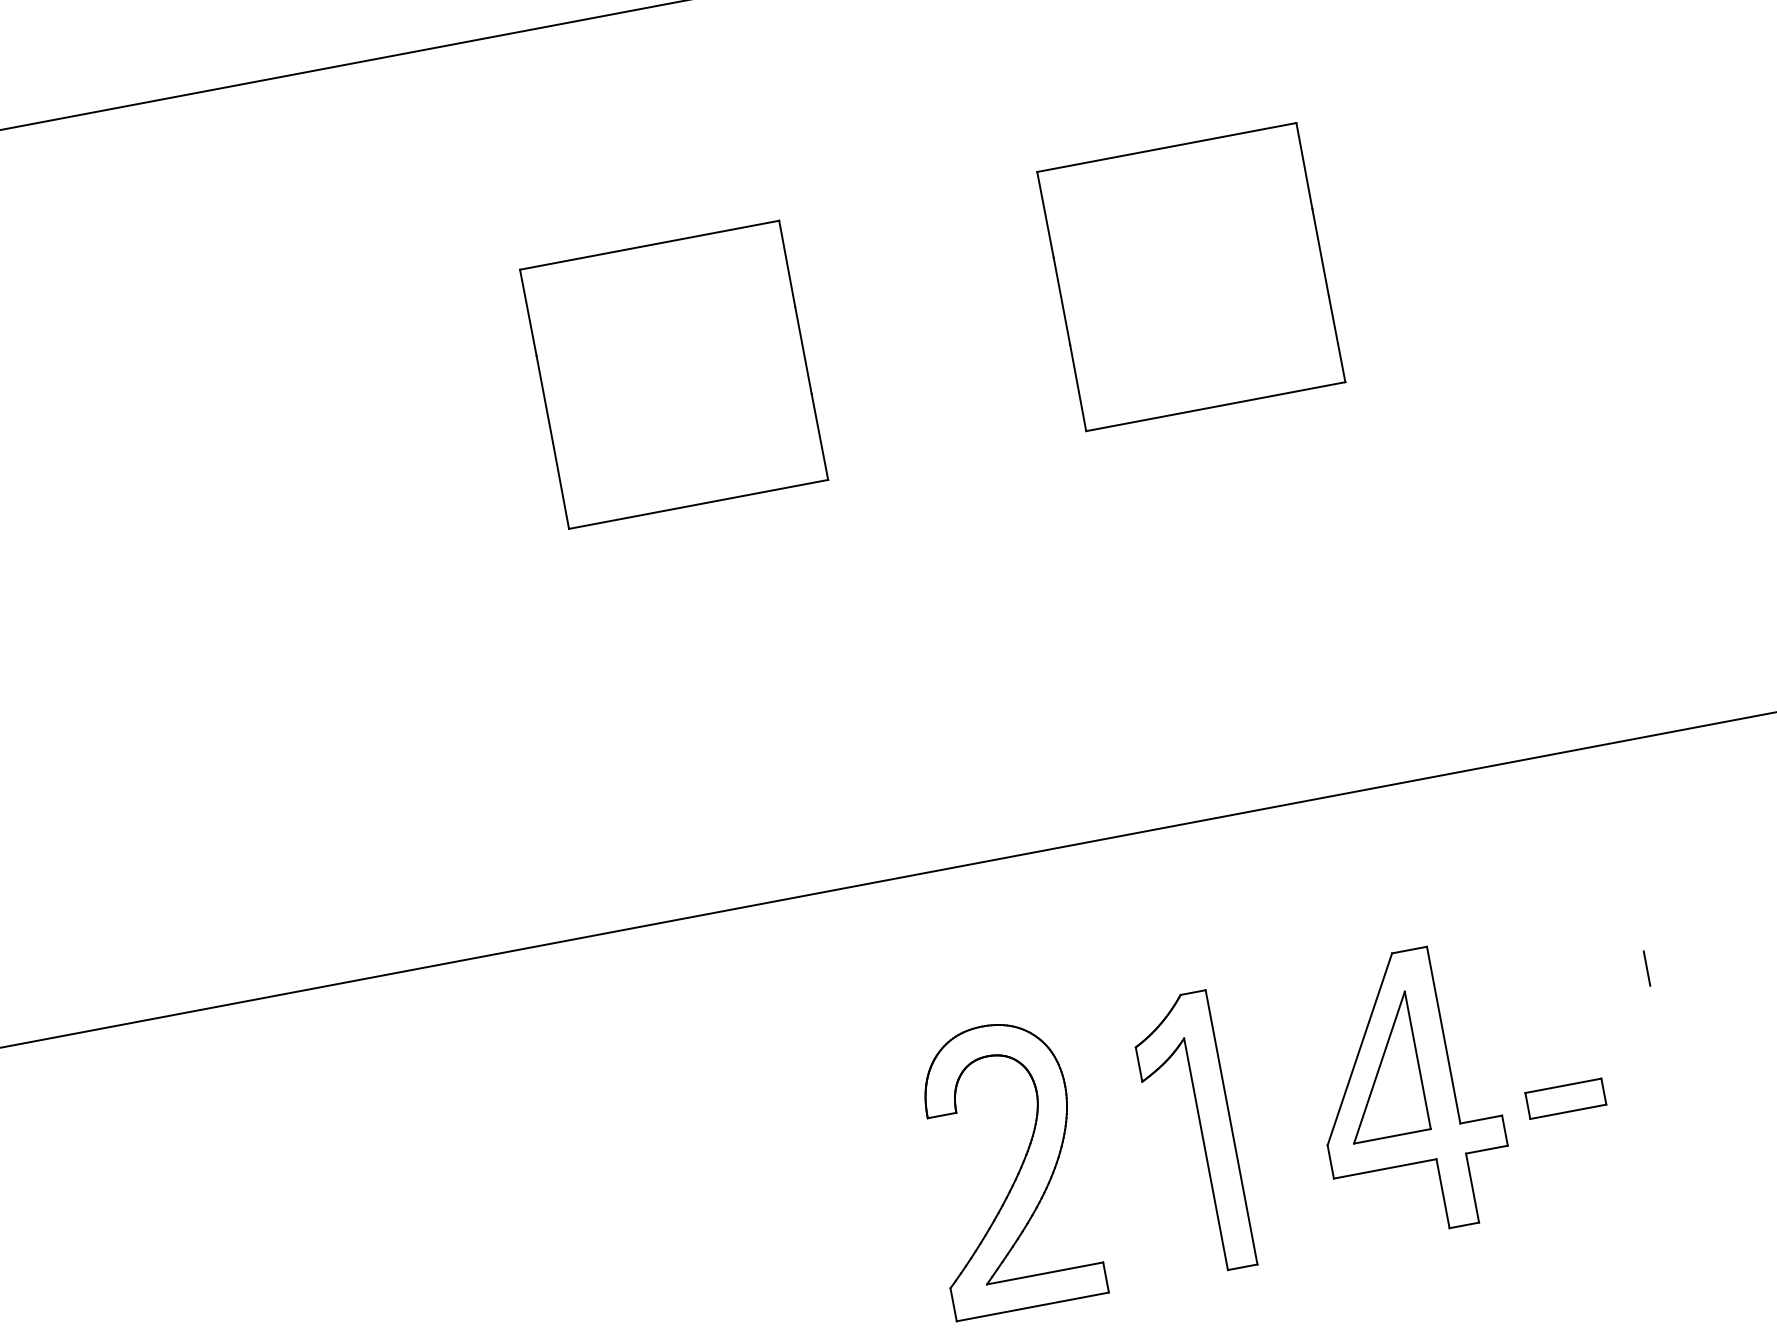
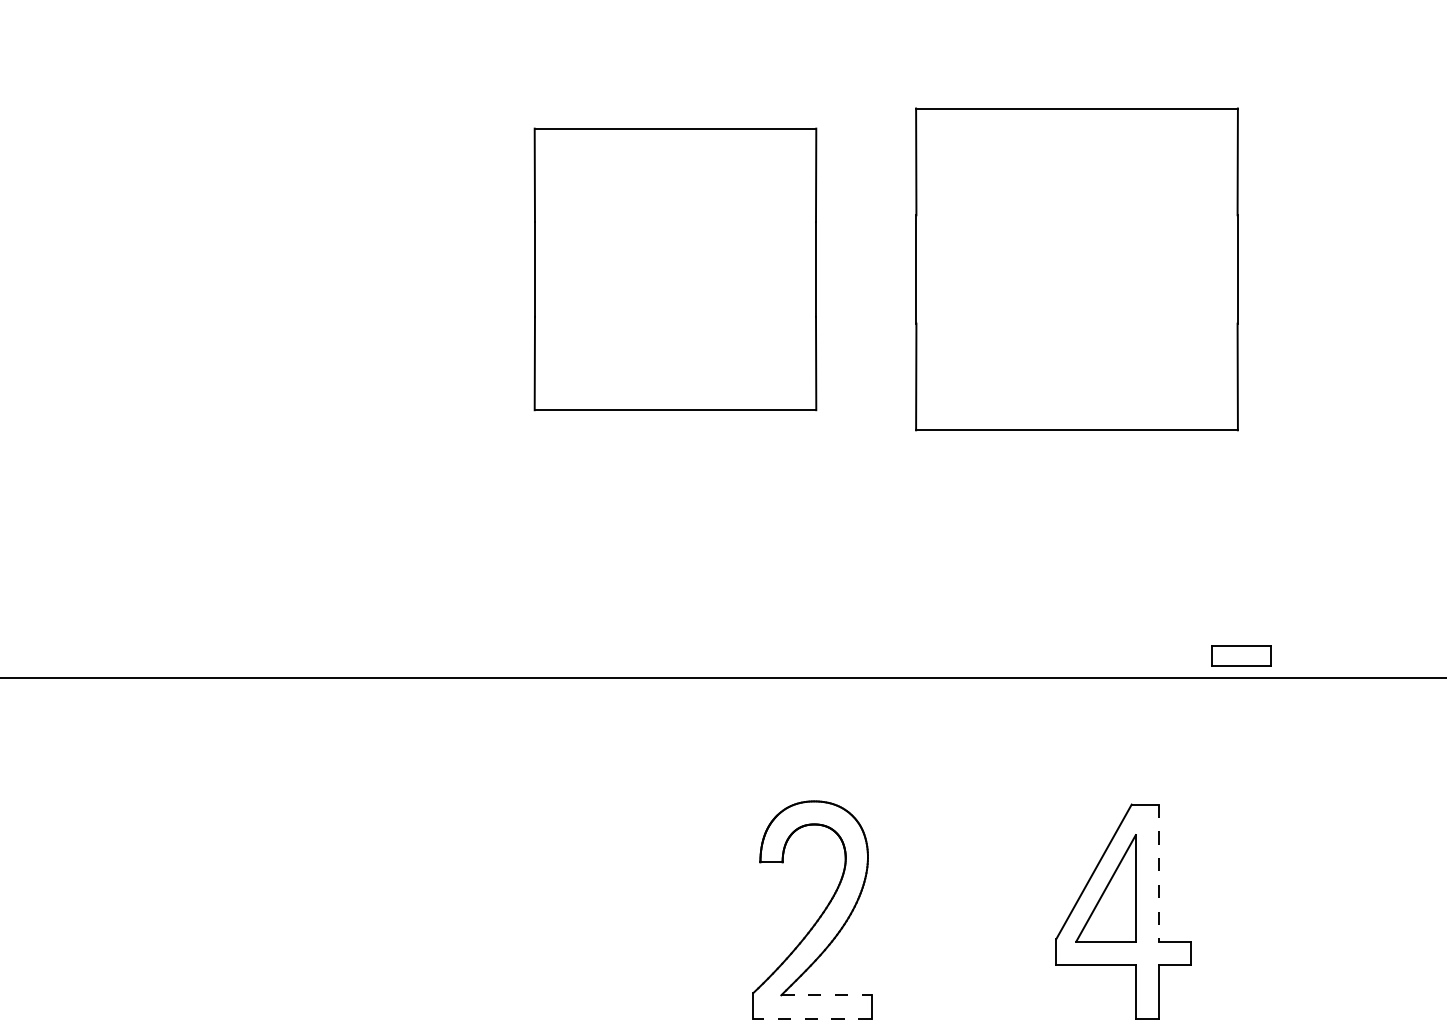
part: (1190, 277) -> (1076, 269), size x1.6
part: (673, 374) -> (675, 269), size x1.4
line: (1646, 967) -> (1320, 851), removed
line: (1443, 1035) -> (1158, 873), solid -> dashed
part: (1565, 1097) -> (1241, 655), moved
part: (1201, 1132) -> (963, 911), removed
line: (1045, 1273) -> (826, 995), solid -> dashed
line: (1031, 1306) -> (811, 1018), solid -> dashed

